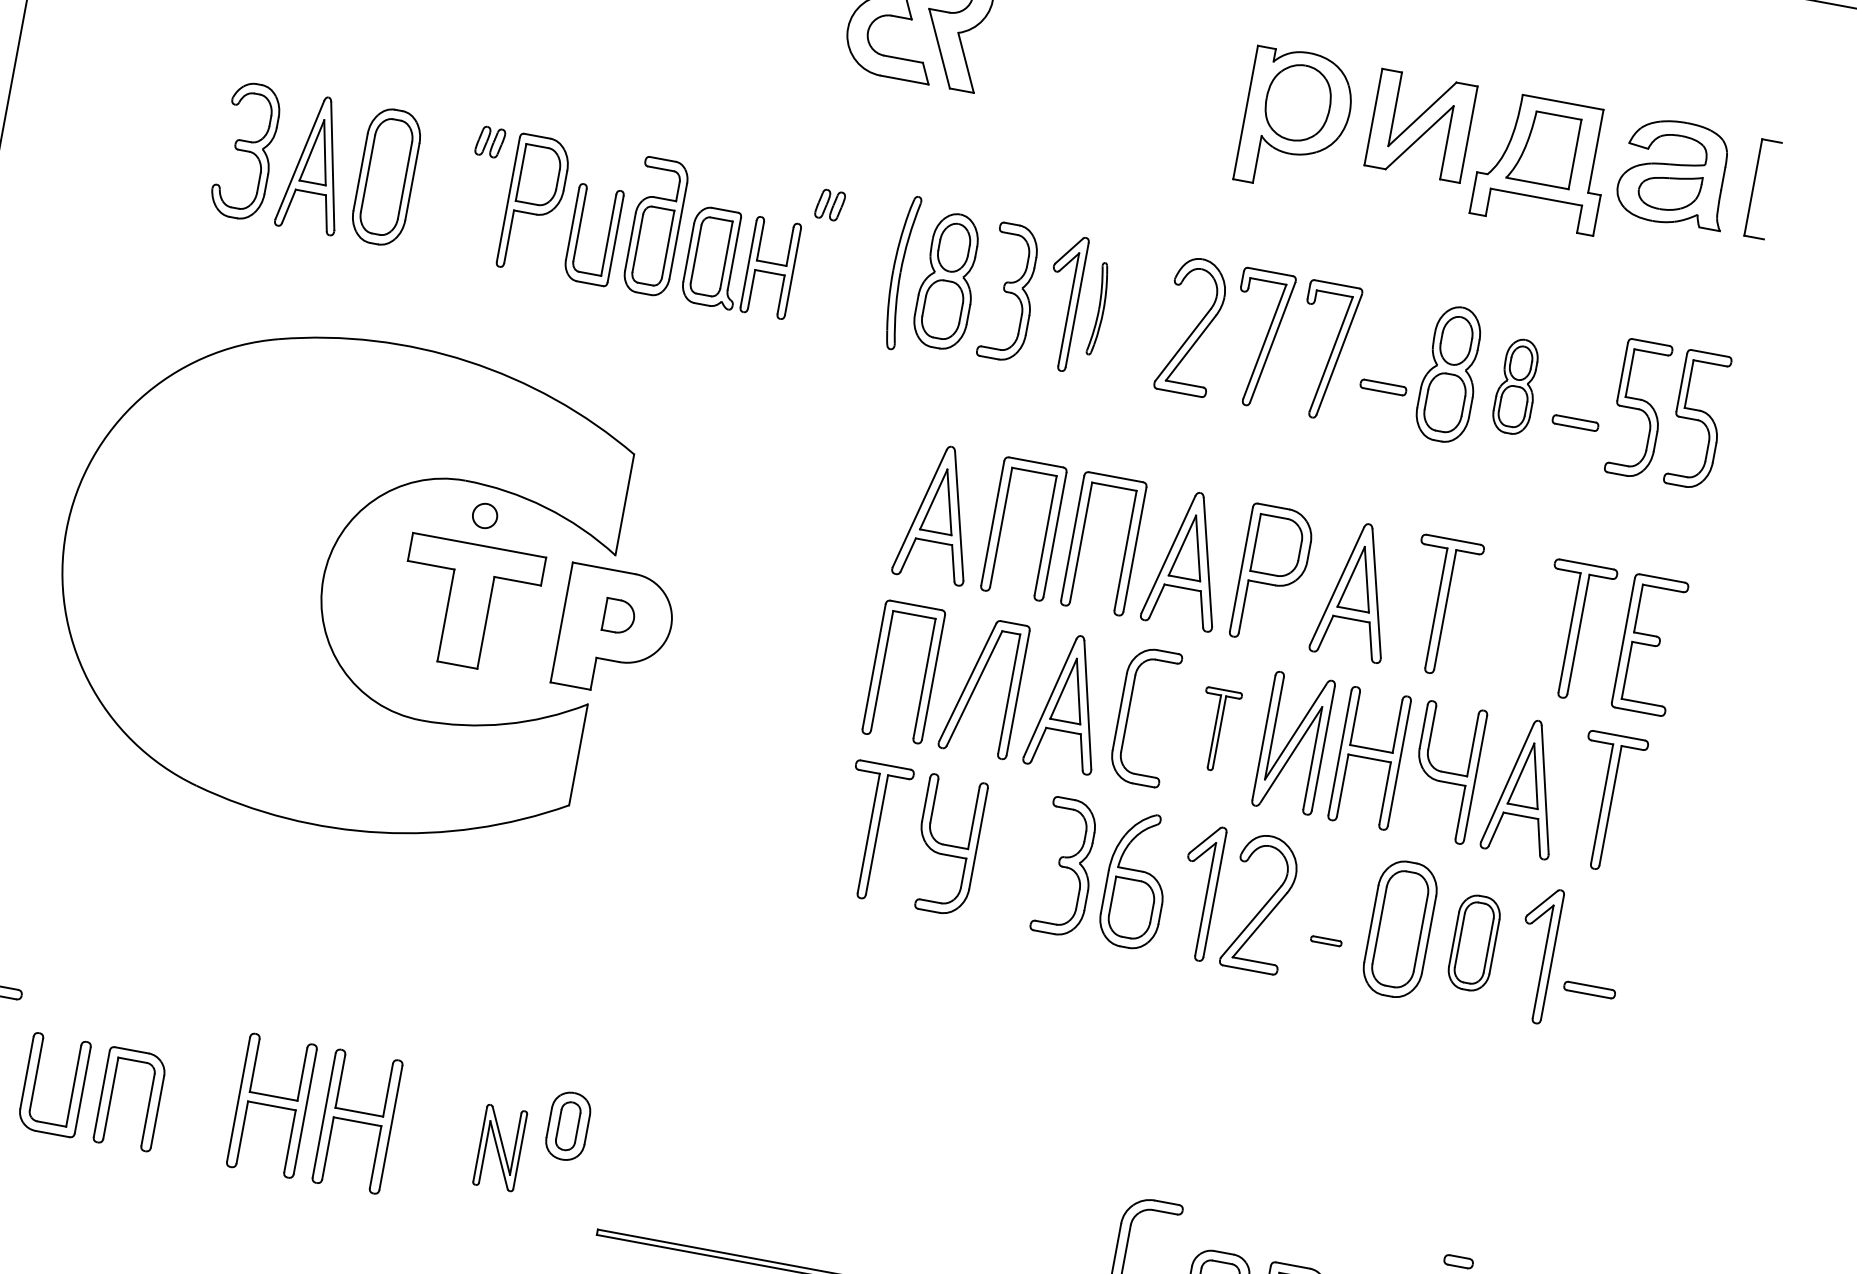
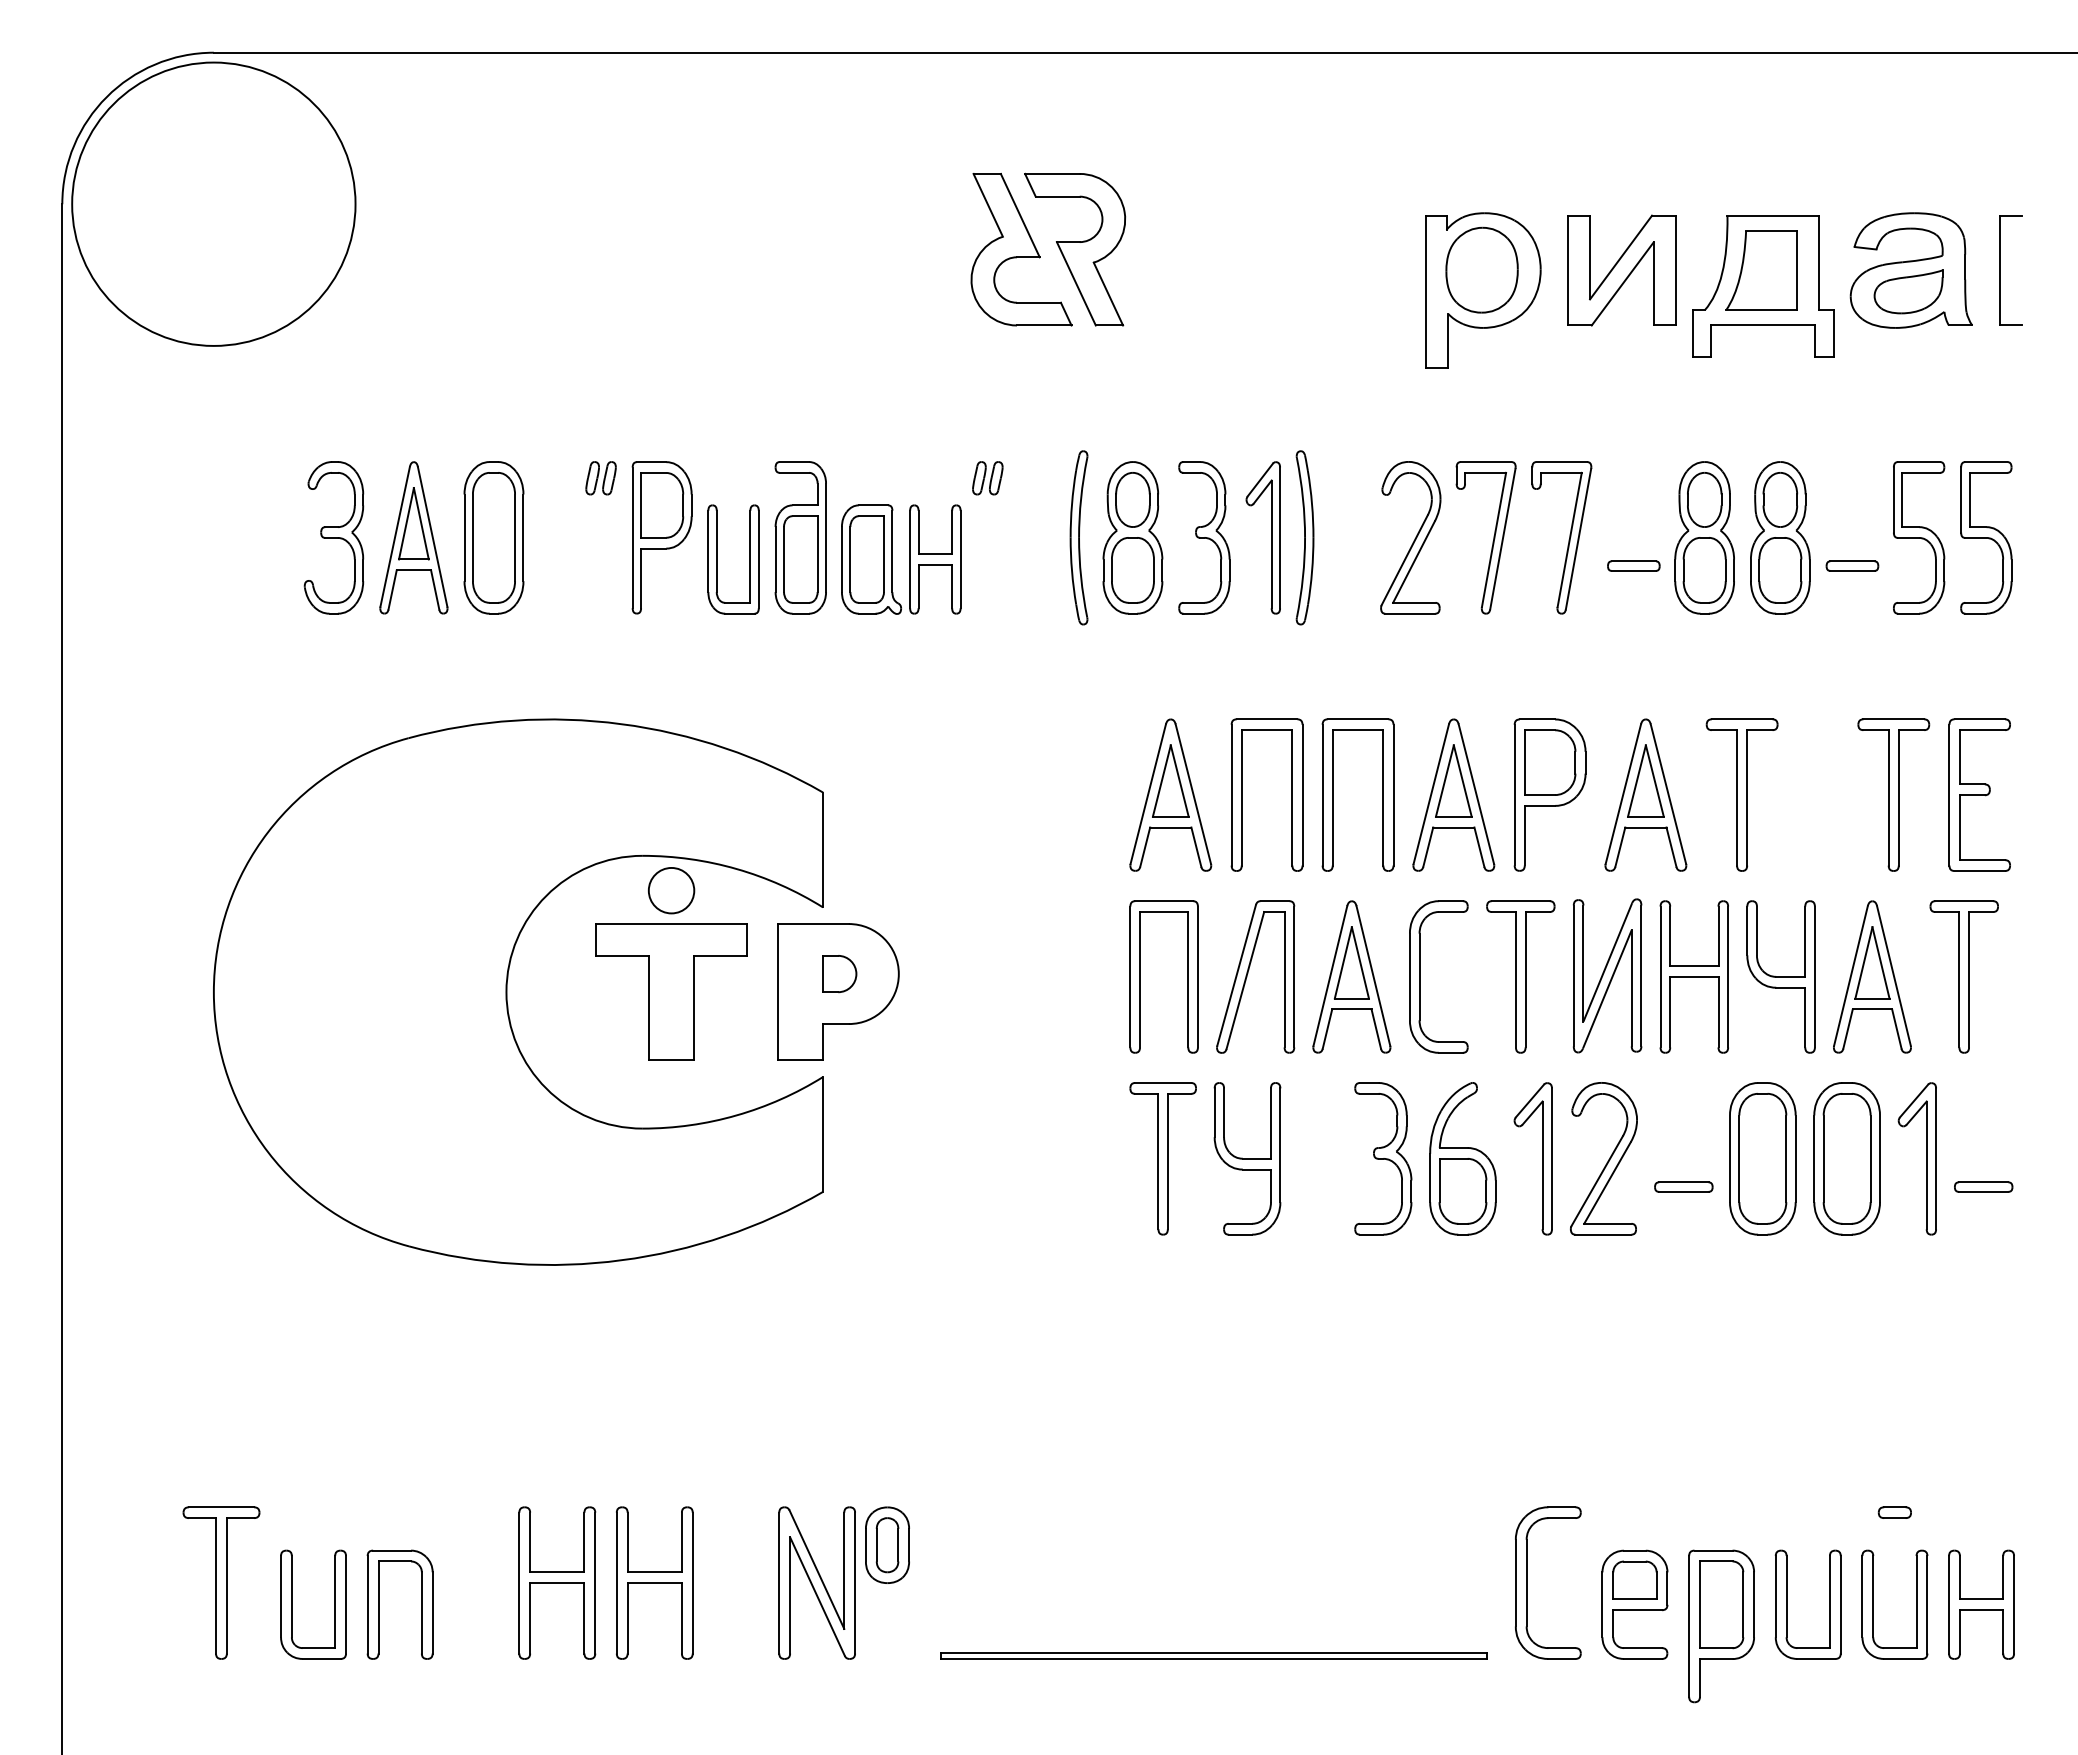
part: (1098, 308) -> (1304, 537), size x1.67
part: (1516, 386) -> (1780, 537), size x1.43
circle: (485, 515) -> (671, 890), size x1.67
part: (1217, 729) -> (1520, 976), size x1.67
part: (1326, 940) -> (1683, 1186), size x1.67
part: (1473, 942) -> (1846, 1158), size x1.43
part: (499, 1147) -> (816, 1582), size x1.67

